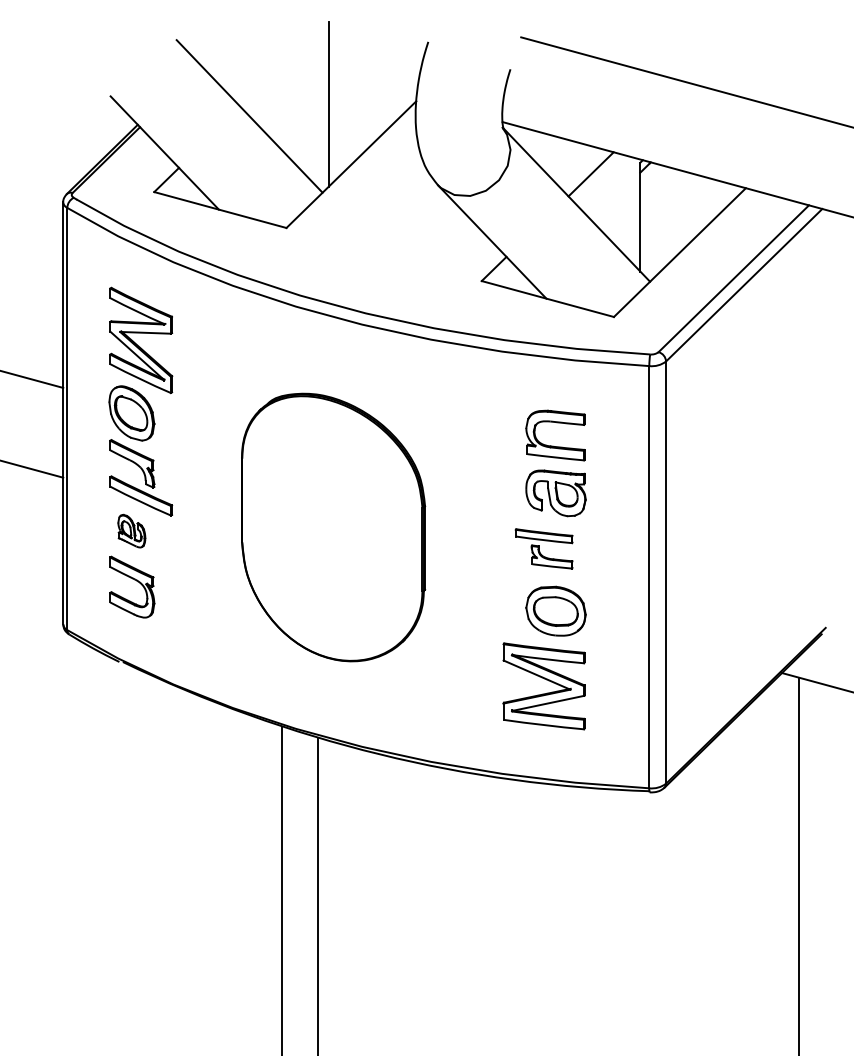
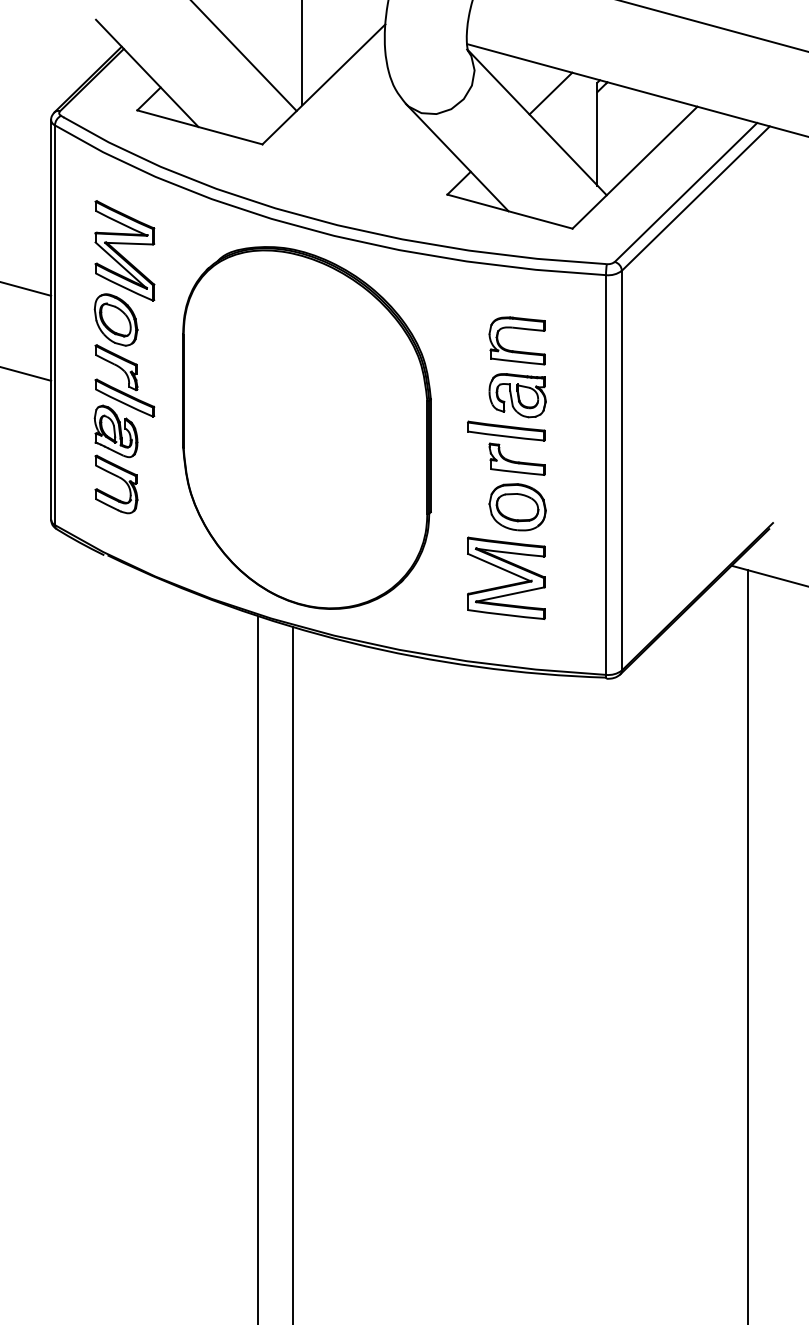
part: (332, 527) -> (306, 427), size x1.43
part: (131, 531) -> (115, 431), size x1.67
part: (544, 548) -> (506, 447), size x1.43

